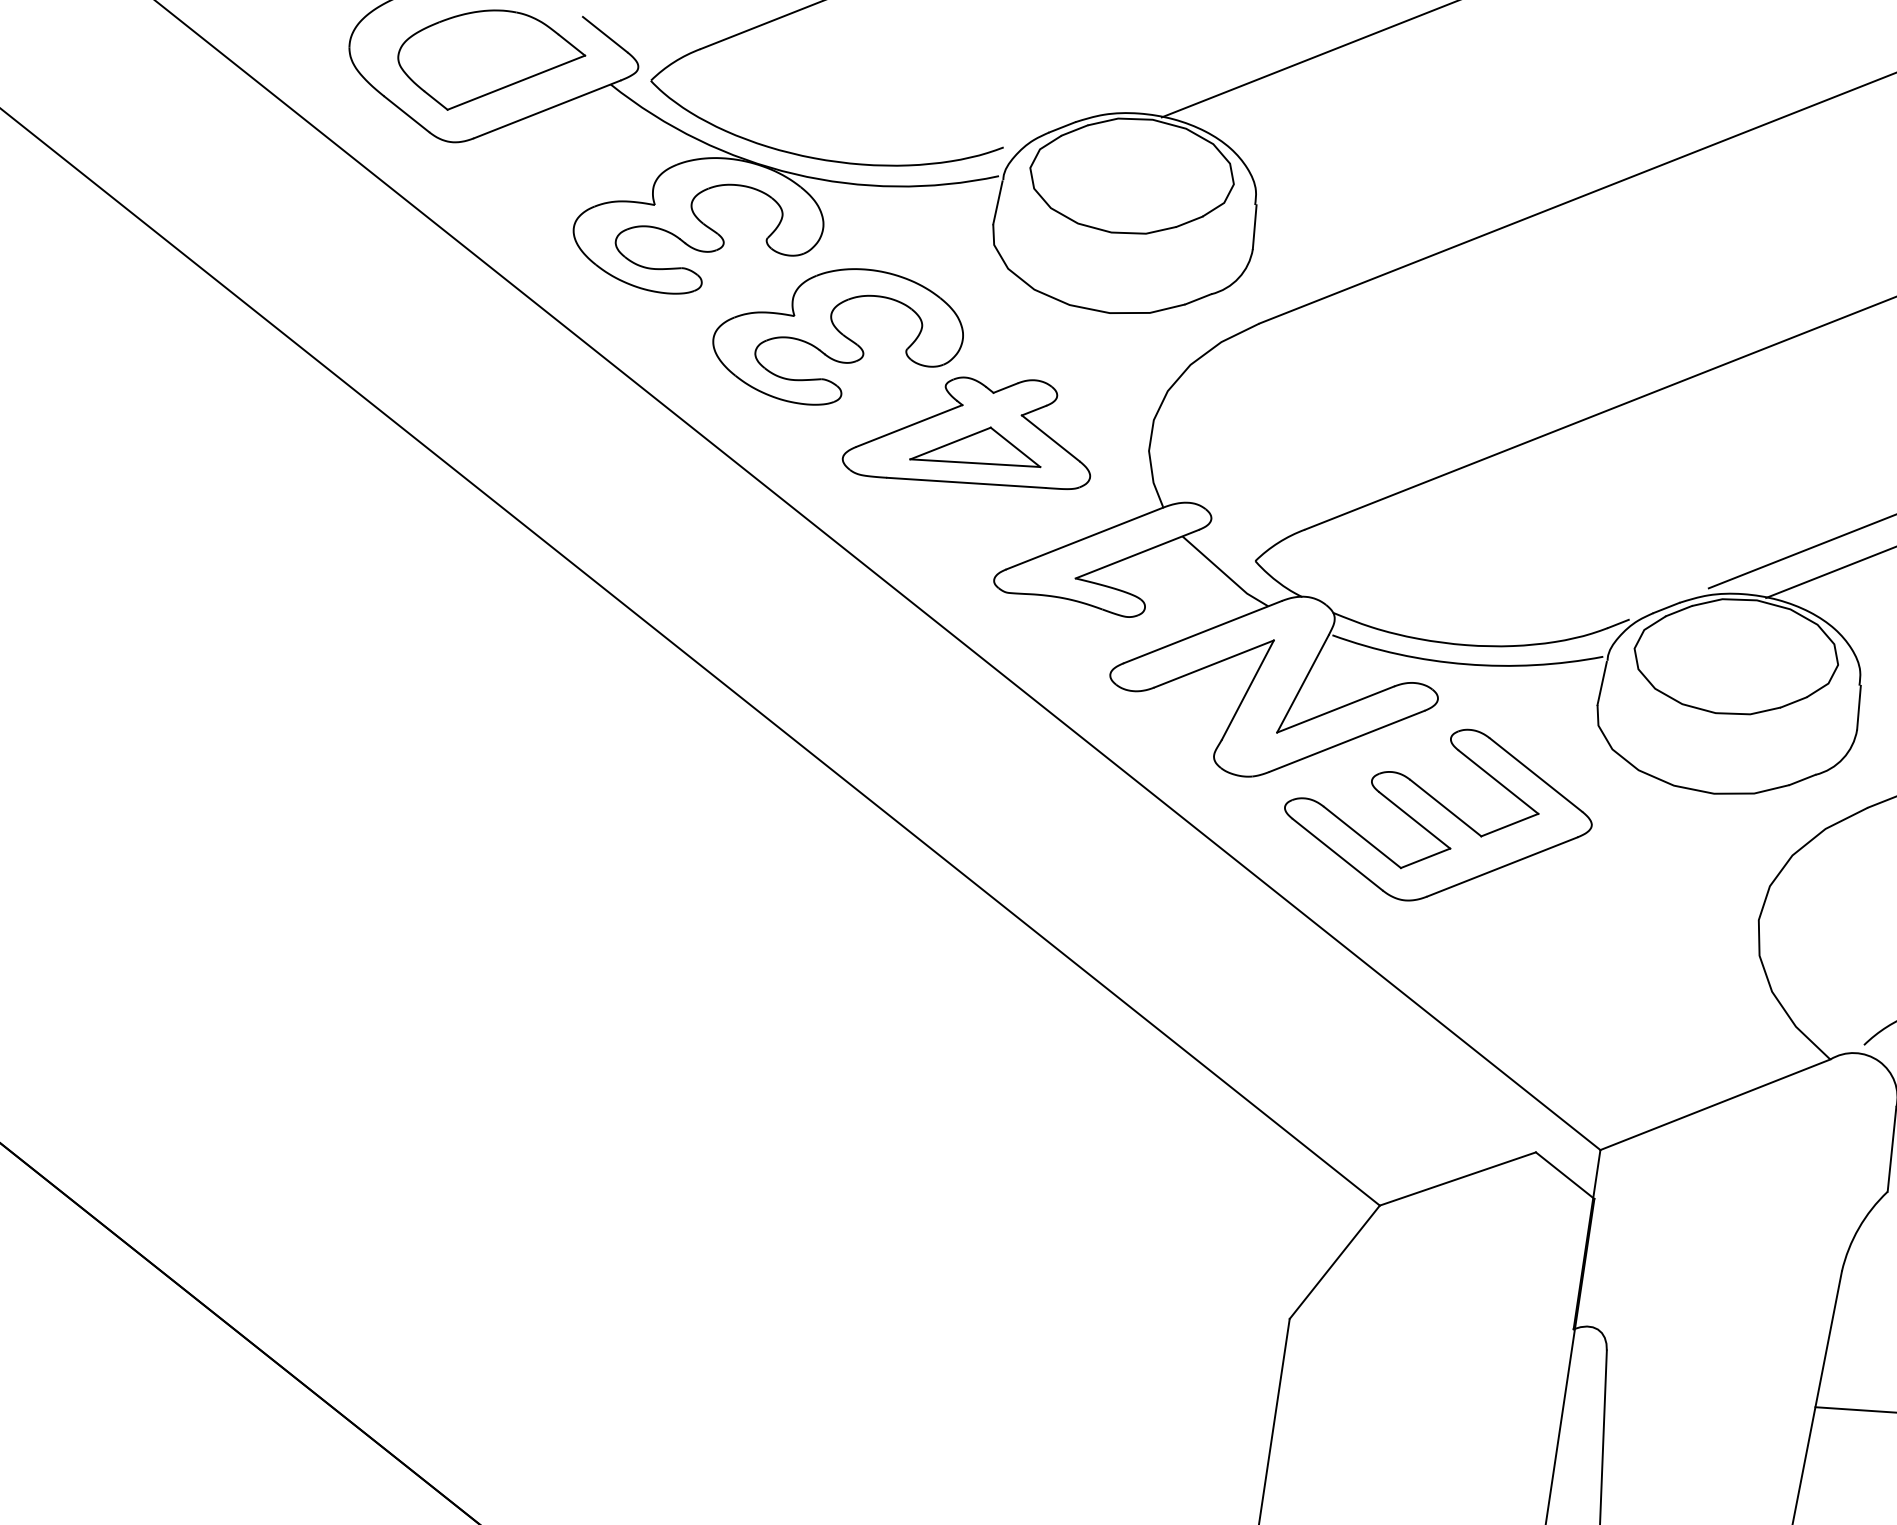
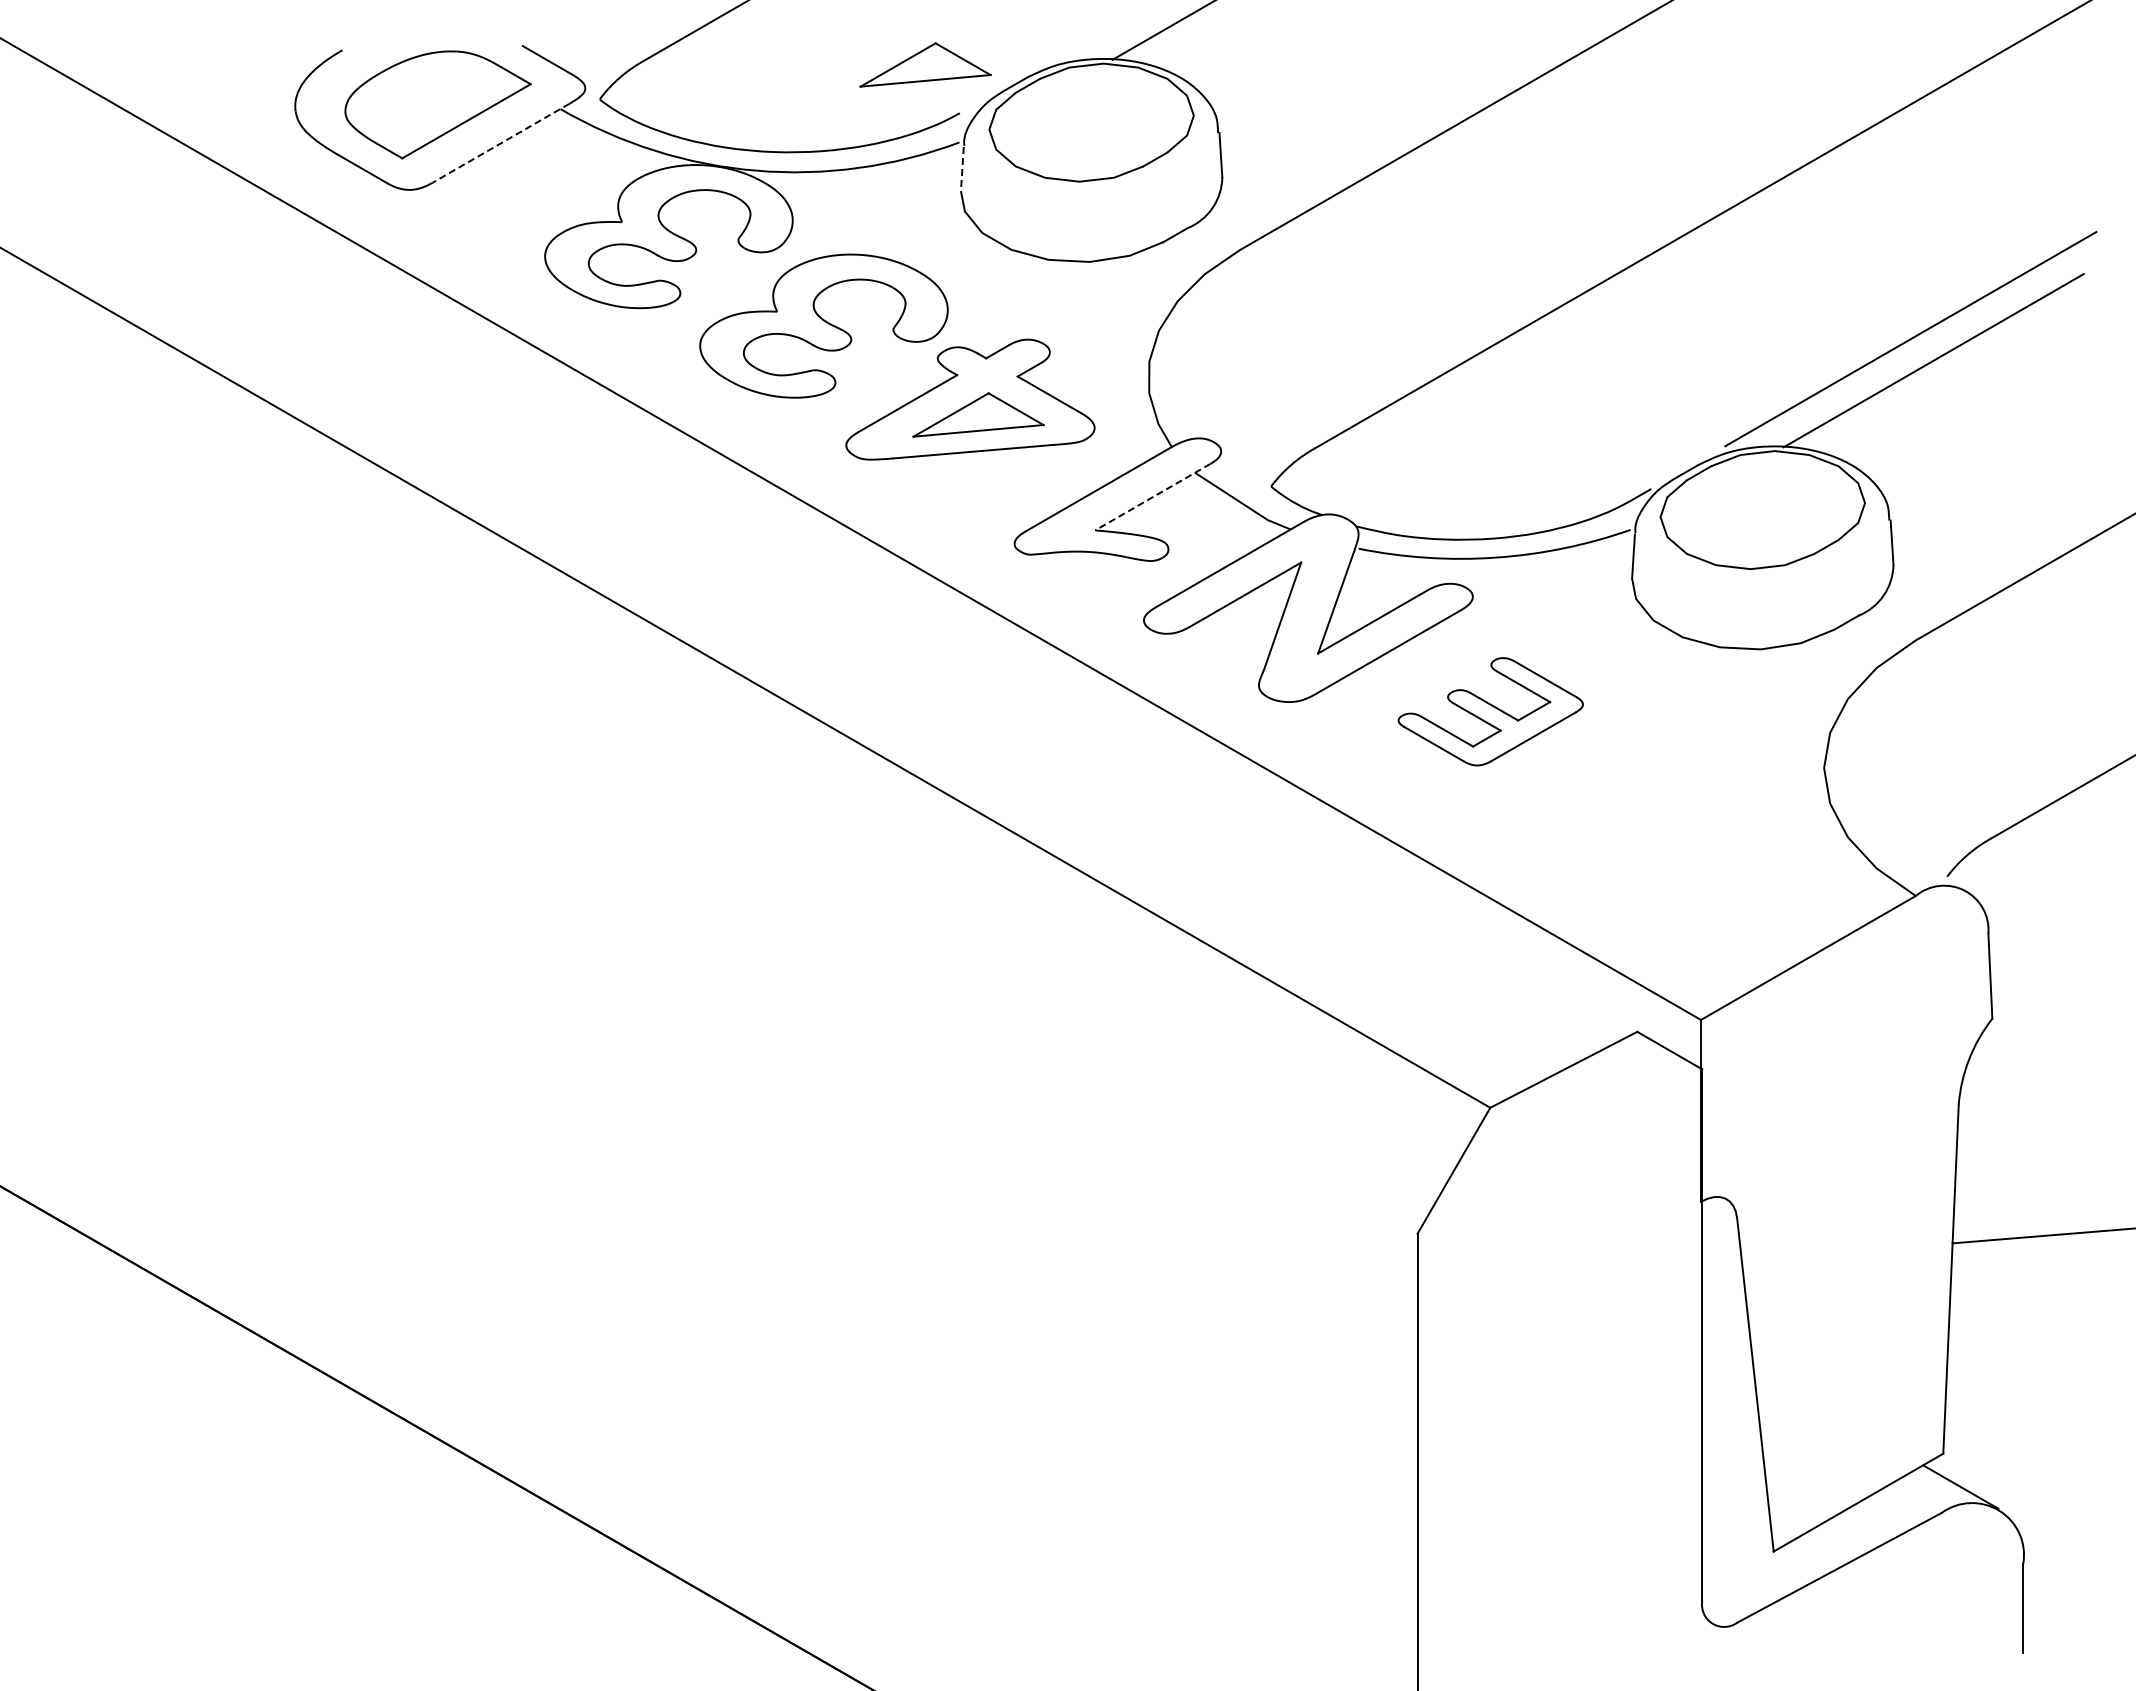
part: (976, 94) -> (925, 64), added
line: (547, 109) -> (501, 143), solid -> dashed
line: (997, 203) -> (962, 169), solid -> dashed
line: (1136, 554) -> (1152, 497), solid -> dashed
part: (1438, 815) -> (1490, 711), size x0.6

